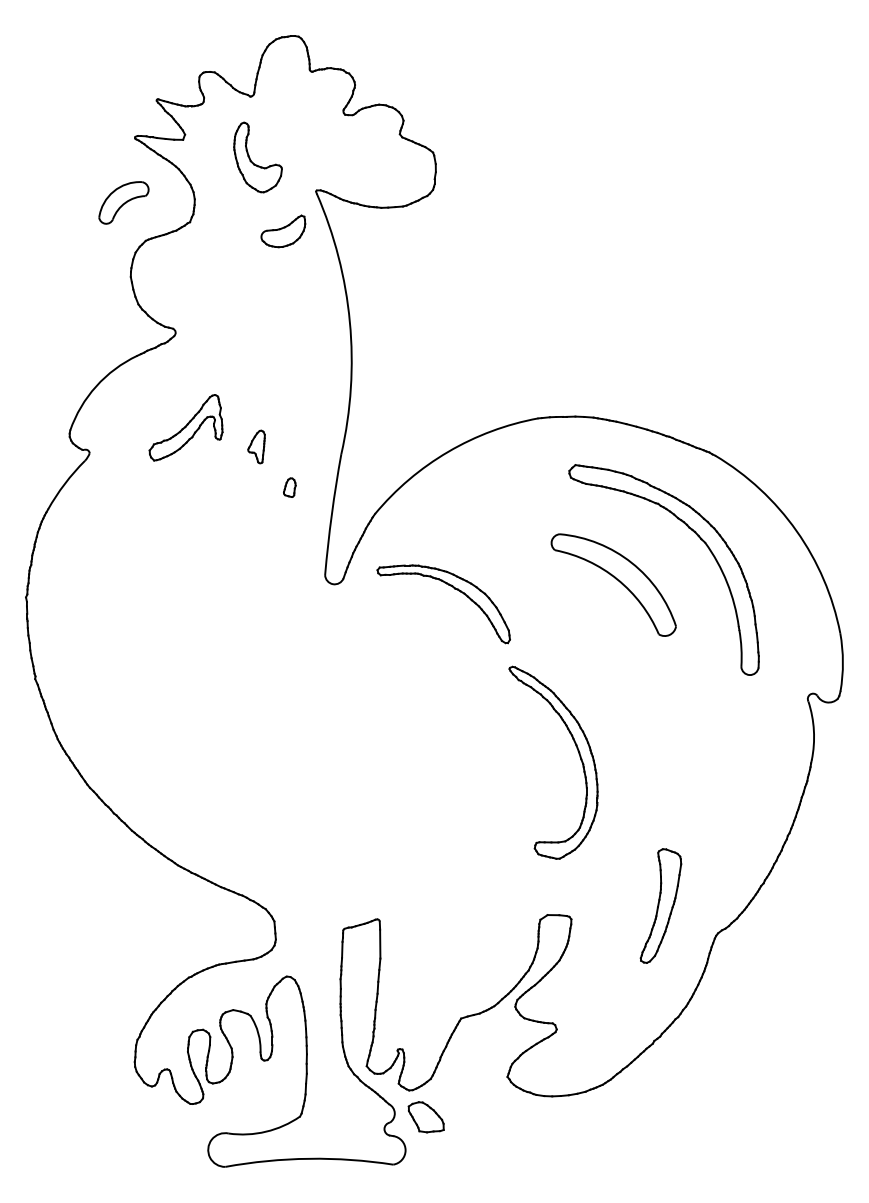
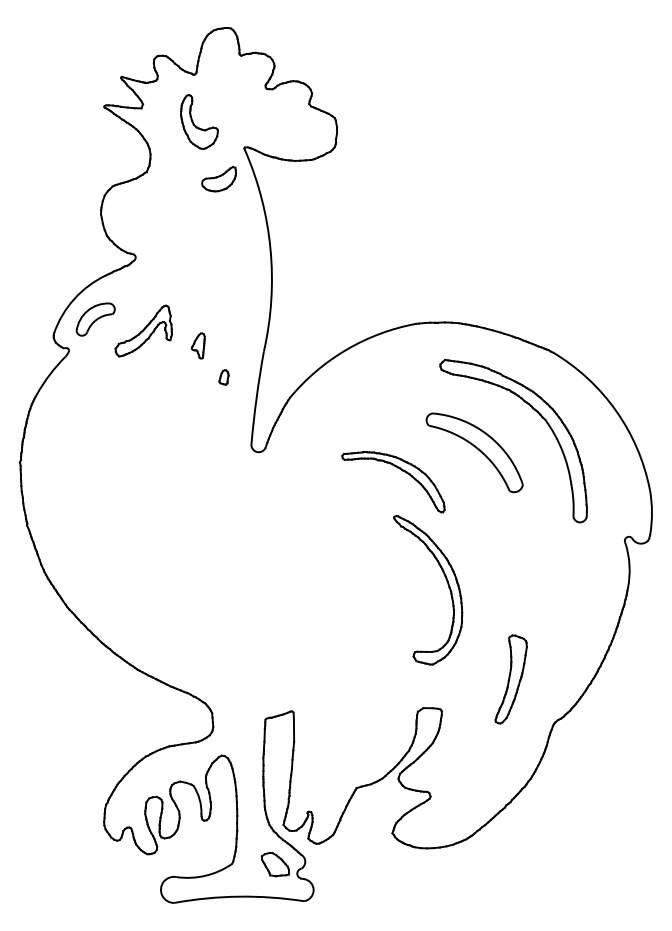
part: (123, 202) -> (95, 319), moved
part: (454, 589) -> (401, 470), moved
part: (660, 905) -> (510, 679), moved
part: (425, 1117) -> (274, 864), moved

